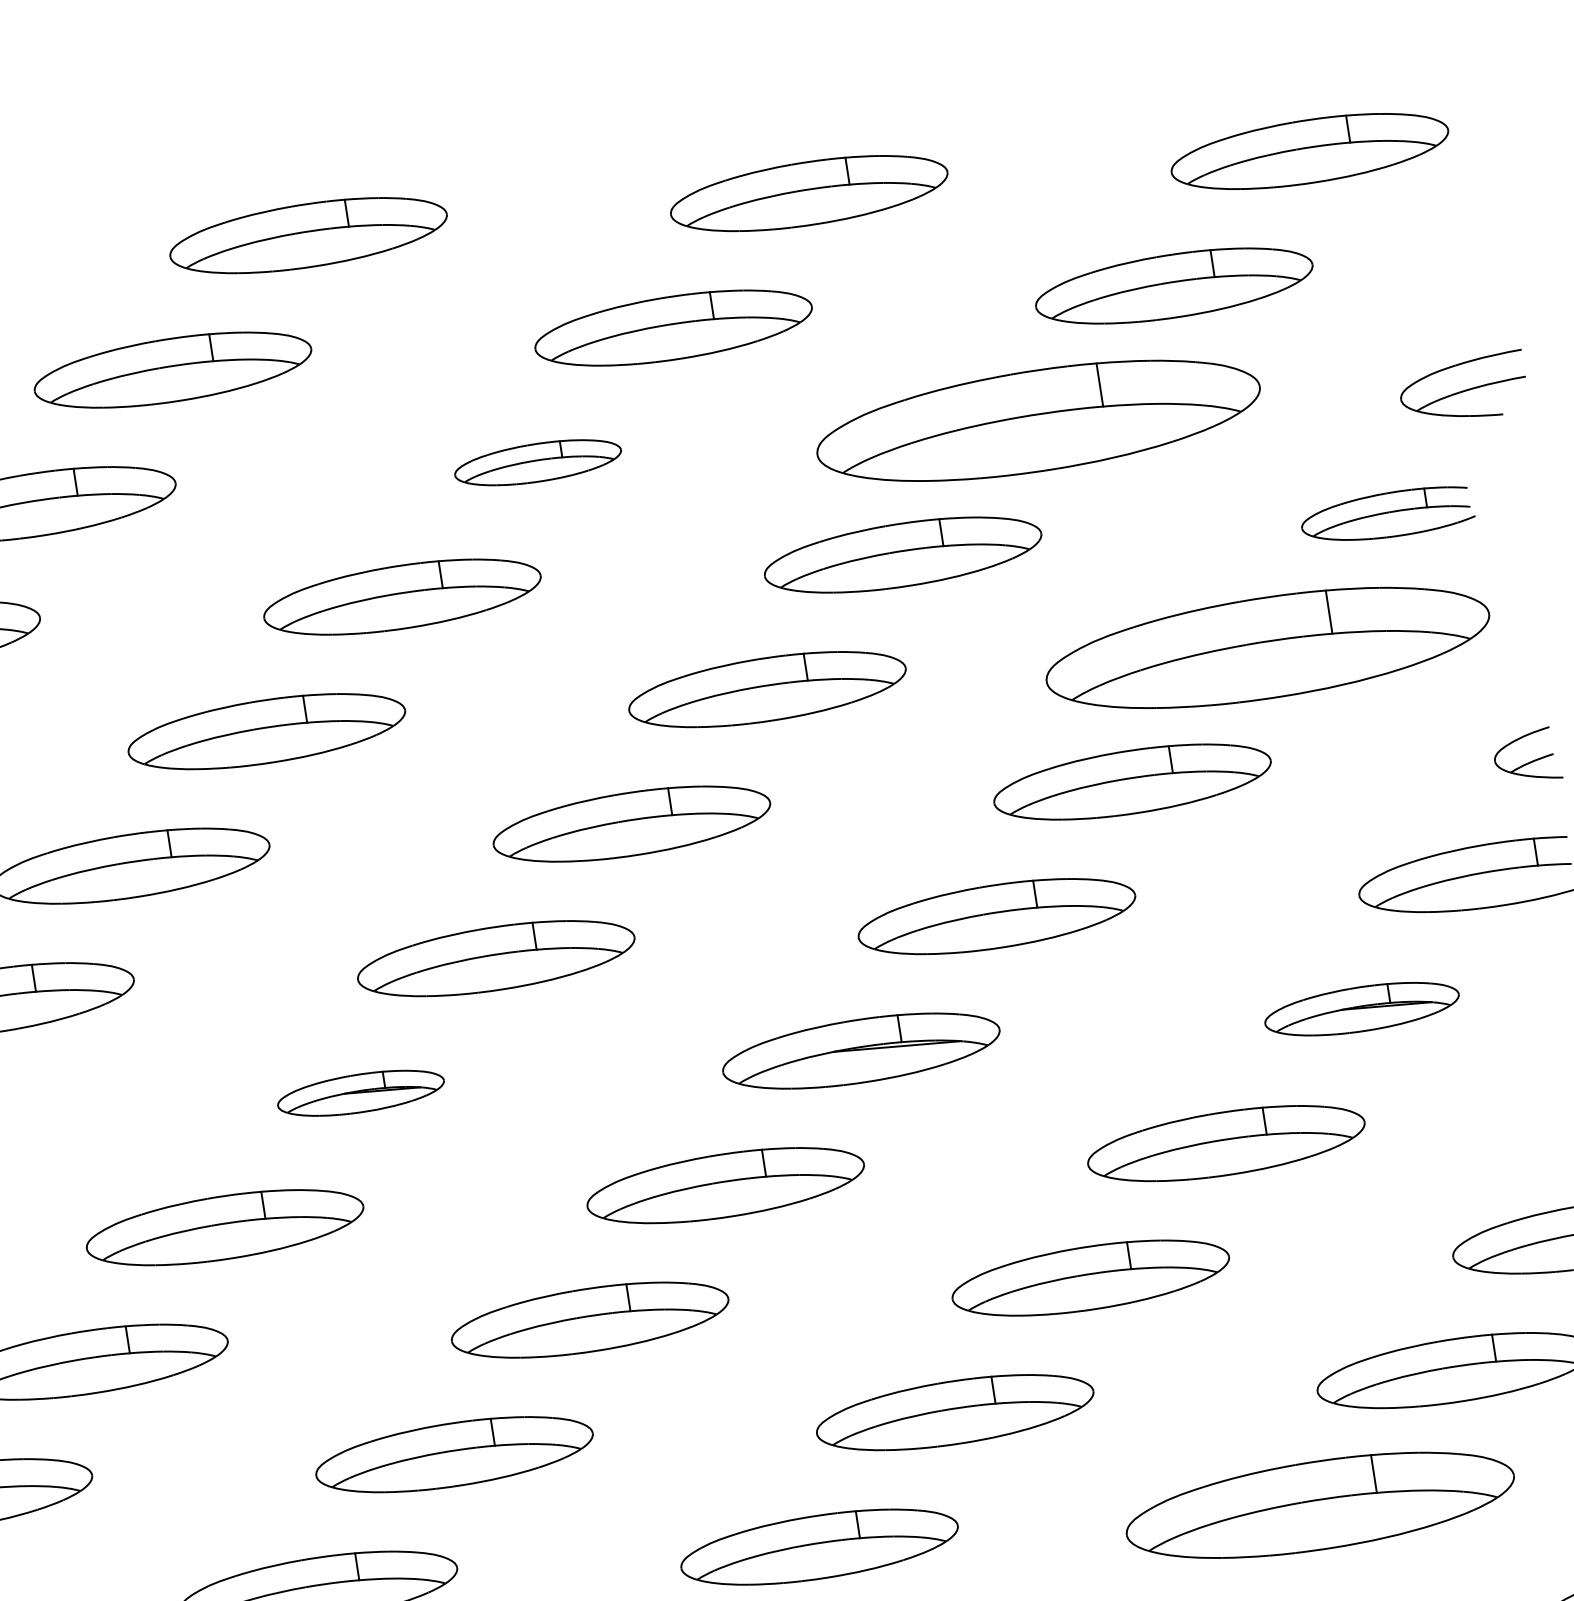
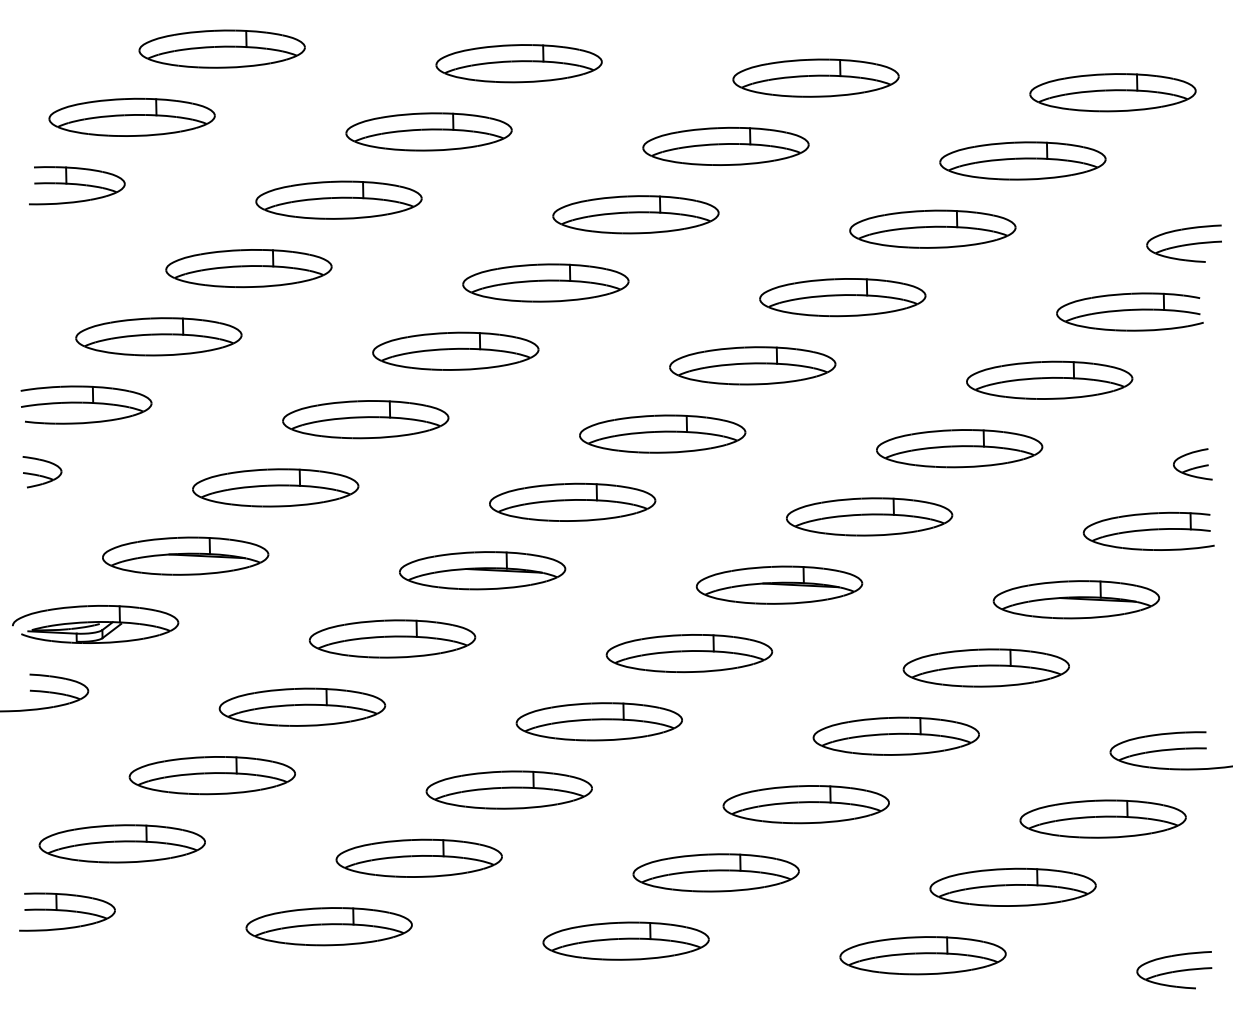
part: (1037, 419) -> (932, 228), size x0.62
part: (537, 462) -> (635, 214), size x1.67
part: (1386, 514) -> (1129, 311), size x1.43
part: (1267, 646) -> (1049, 379), size x0.62
part: (1362, 1008) -> (1076, 599), size x1.43
part: (360, 1092) -> (482, 570), size x1.67
part: (1319, 1503) -> (1012, 886), size x0.71

